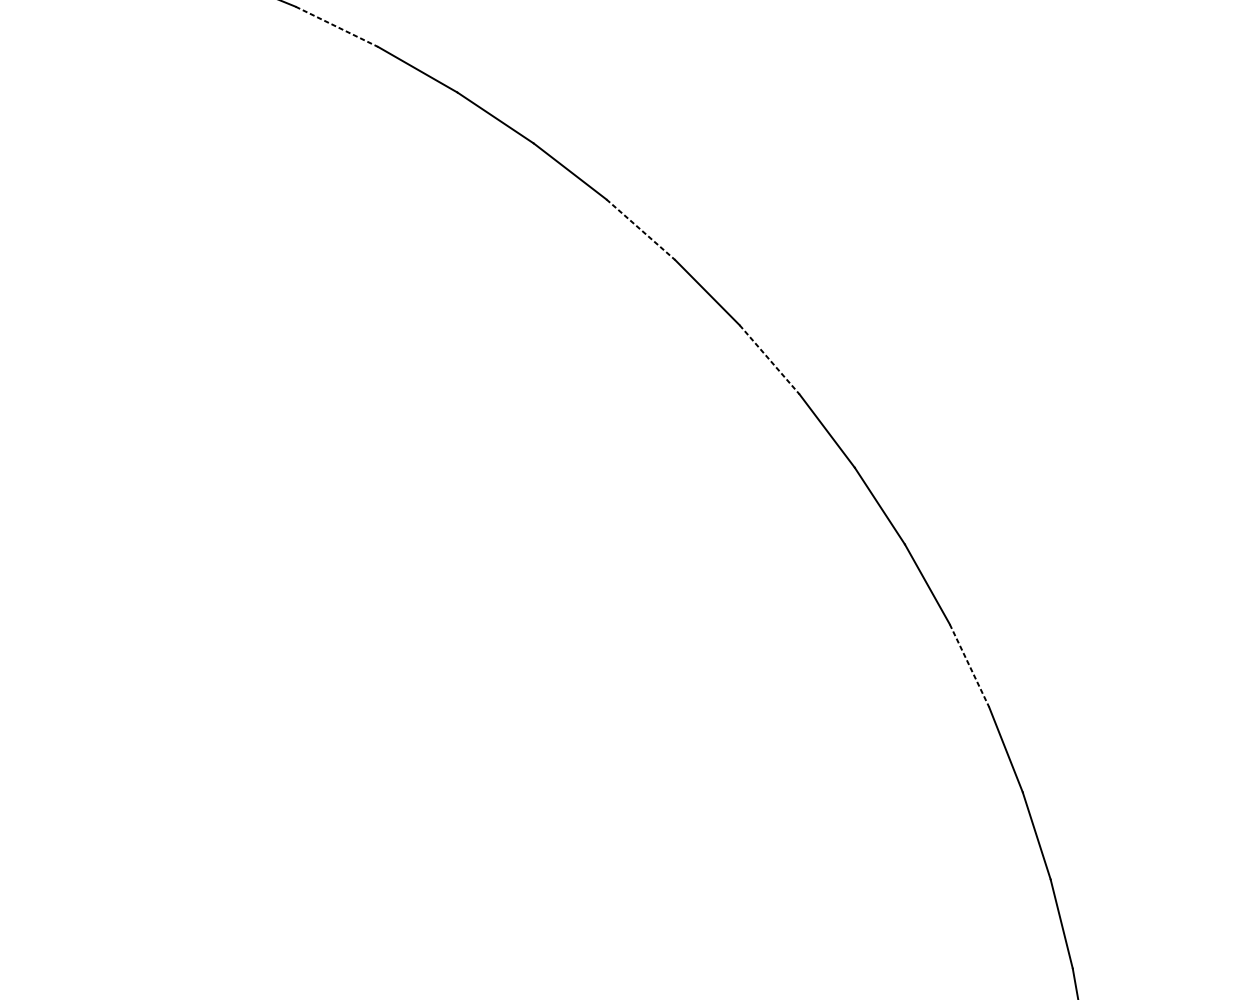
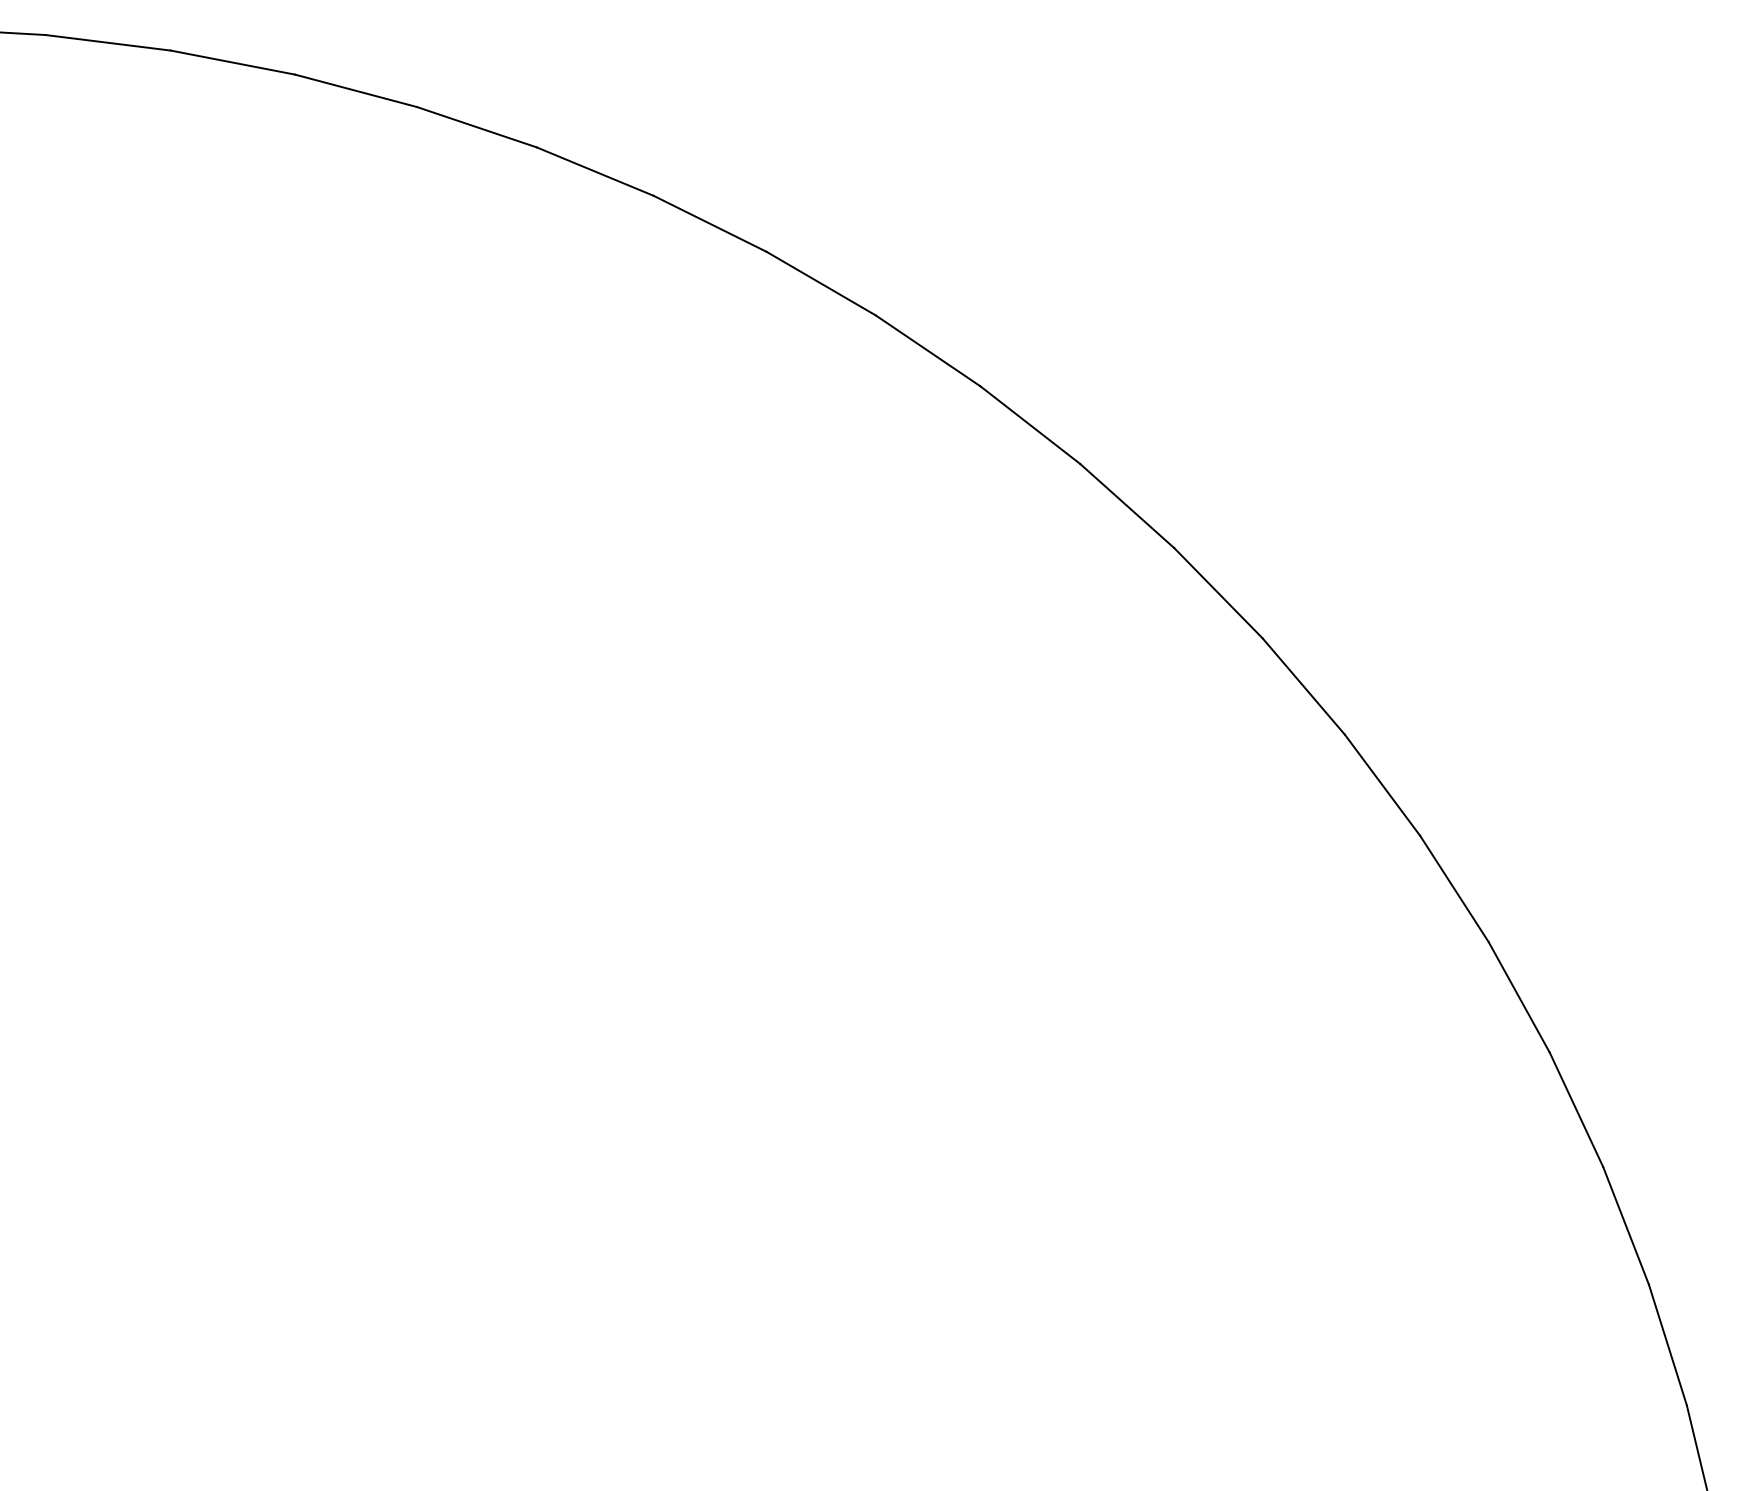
line: (337, 26) -> (595, 171), dashed -> solid
line: (640, 229) -> (1030, 425), dashed -> solid
line: (769, 359) -> (1218, 593), dashed -> solid
line: (969, 665) -> (1519, 997), dashed -> solid

